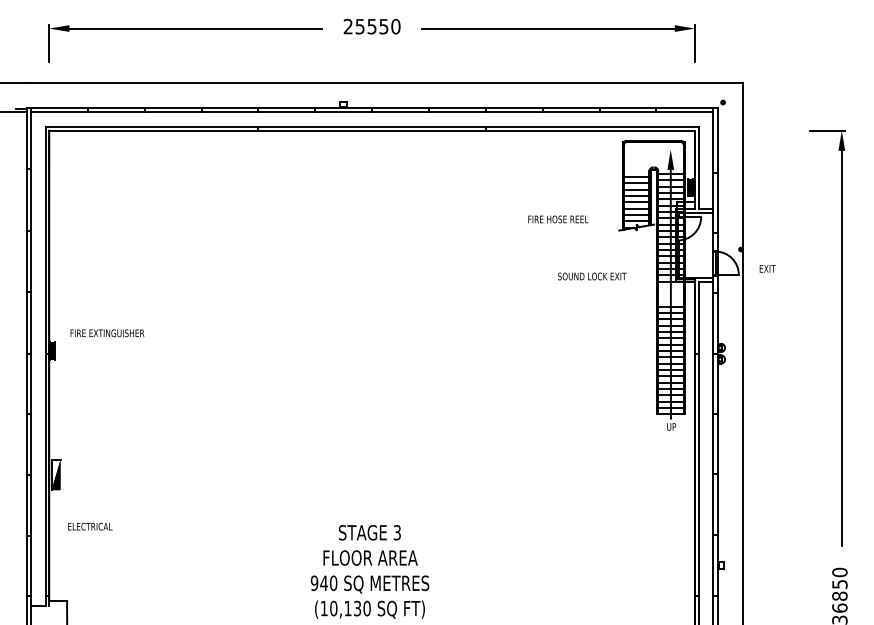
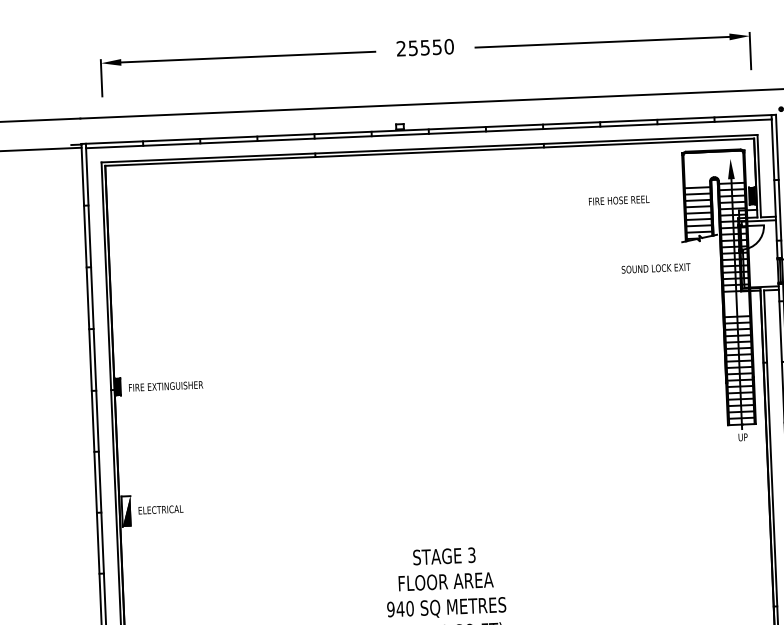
text: (558, 219) -> (619, 200), moved
text: (592, 276) -> (656, 268), moved
text: (107, 333) -> (166, 386), moved
text: (90, 526) -> (161, 509), moved

